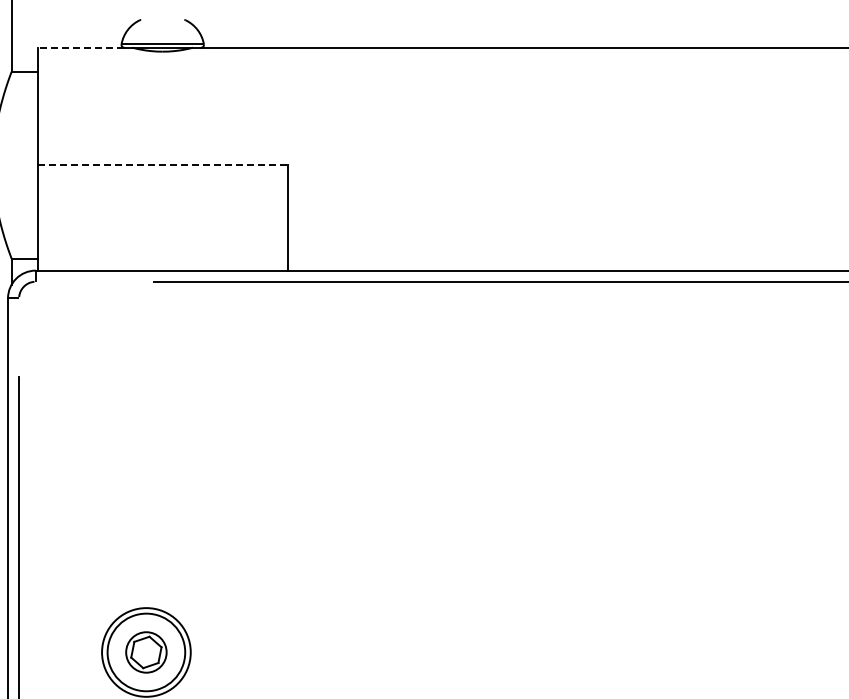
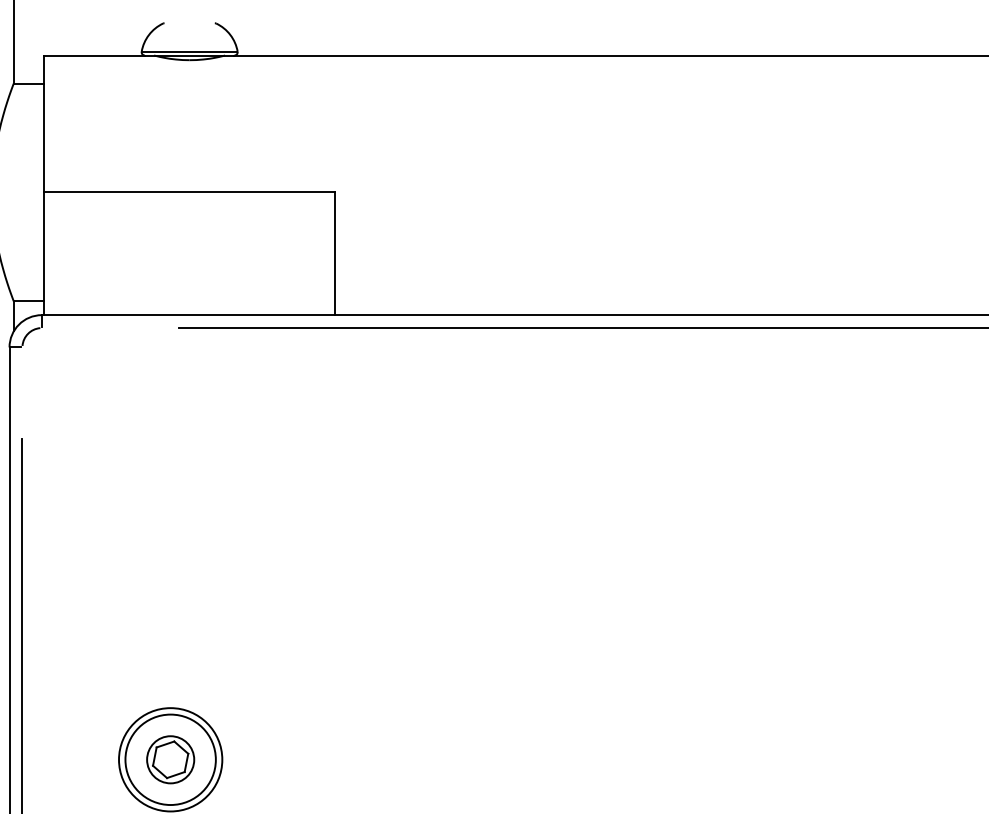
line: (80, 47) -> (93, 55), dashed -> solid
line: (162, 165) -> (189, 192), dashed -> solid

